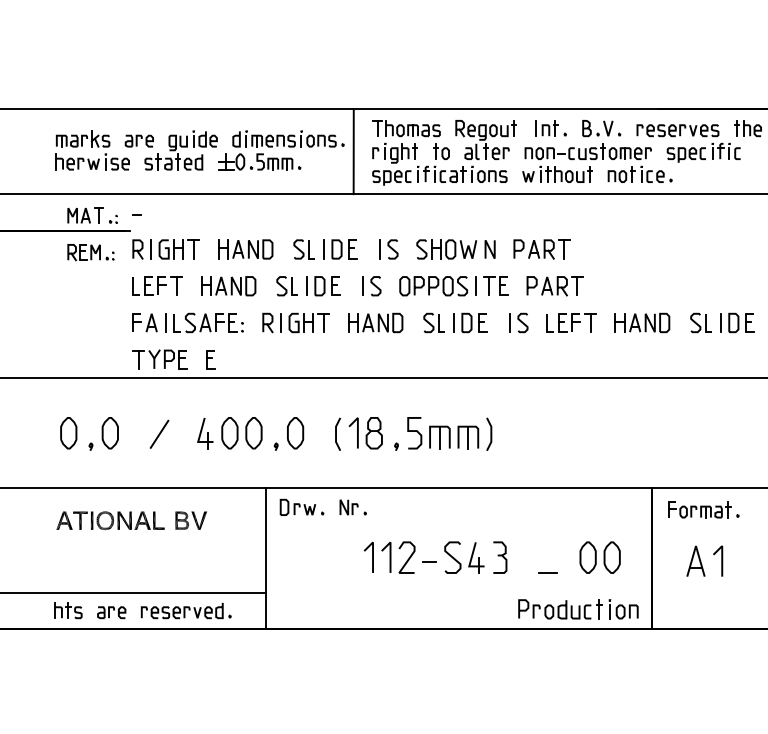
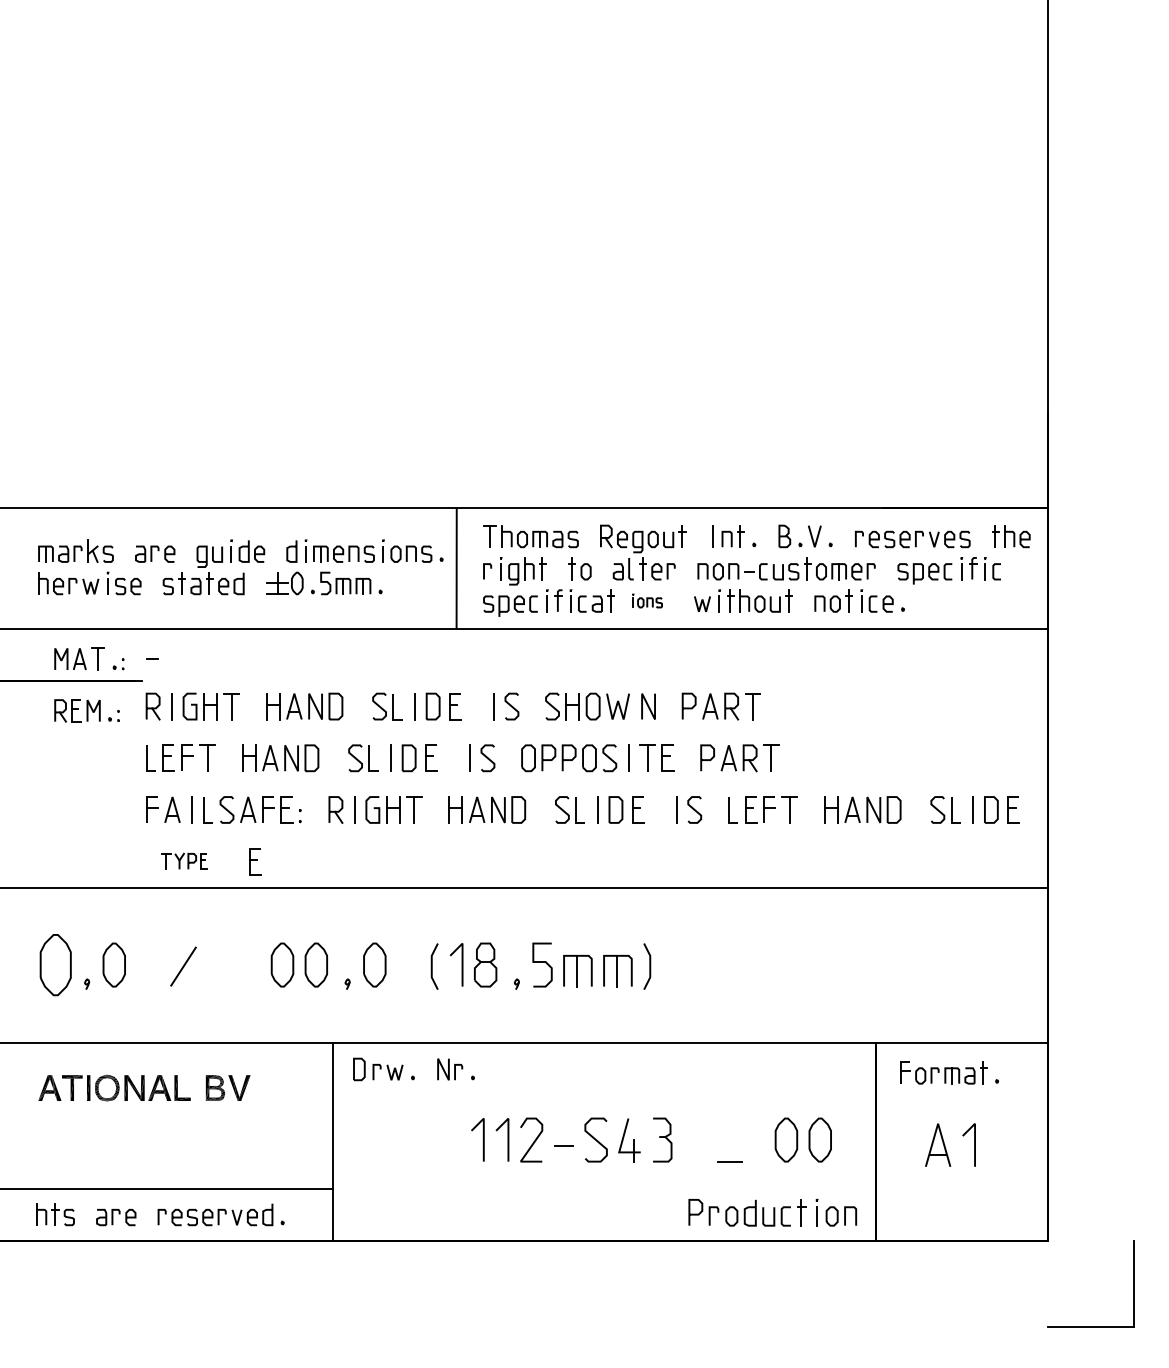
part: (489, 174) -> (647, 600), size x0.6
part: (160, 359) -> (184, 861), size x0.6
part: (68, 432) -> (55, 964), size x1.4
part: (205, 433) -> (248, 965), removed

